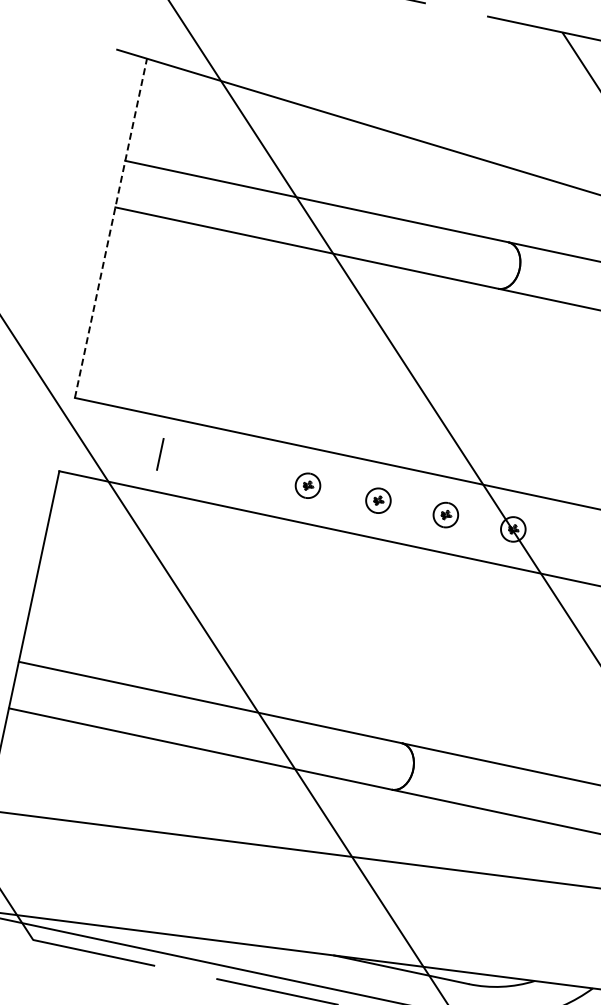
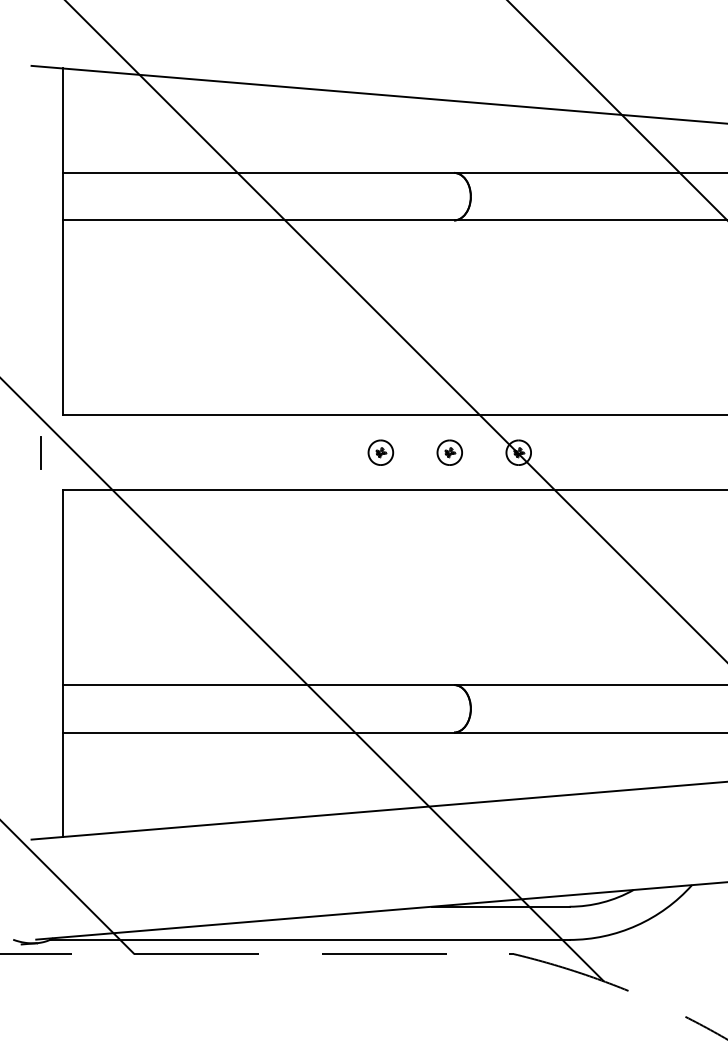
line: (110, 227) -> (62, 241), dashed -> solid
line: (159, 454) -> (40, 452), moved
part: (307, 485) -> (308, 452), removed

